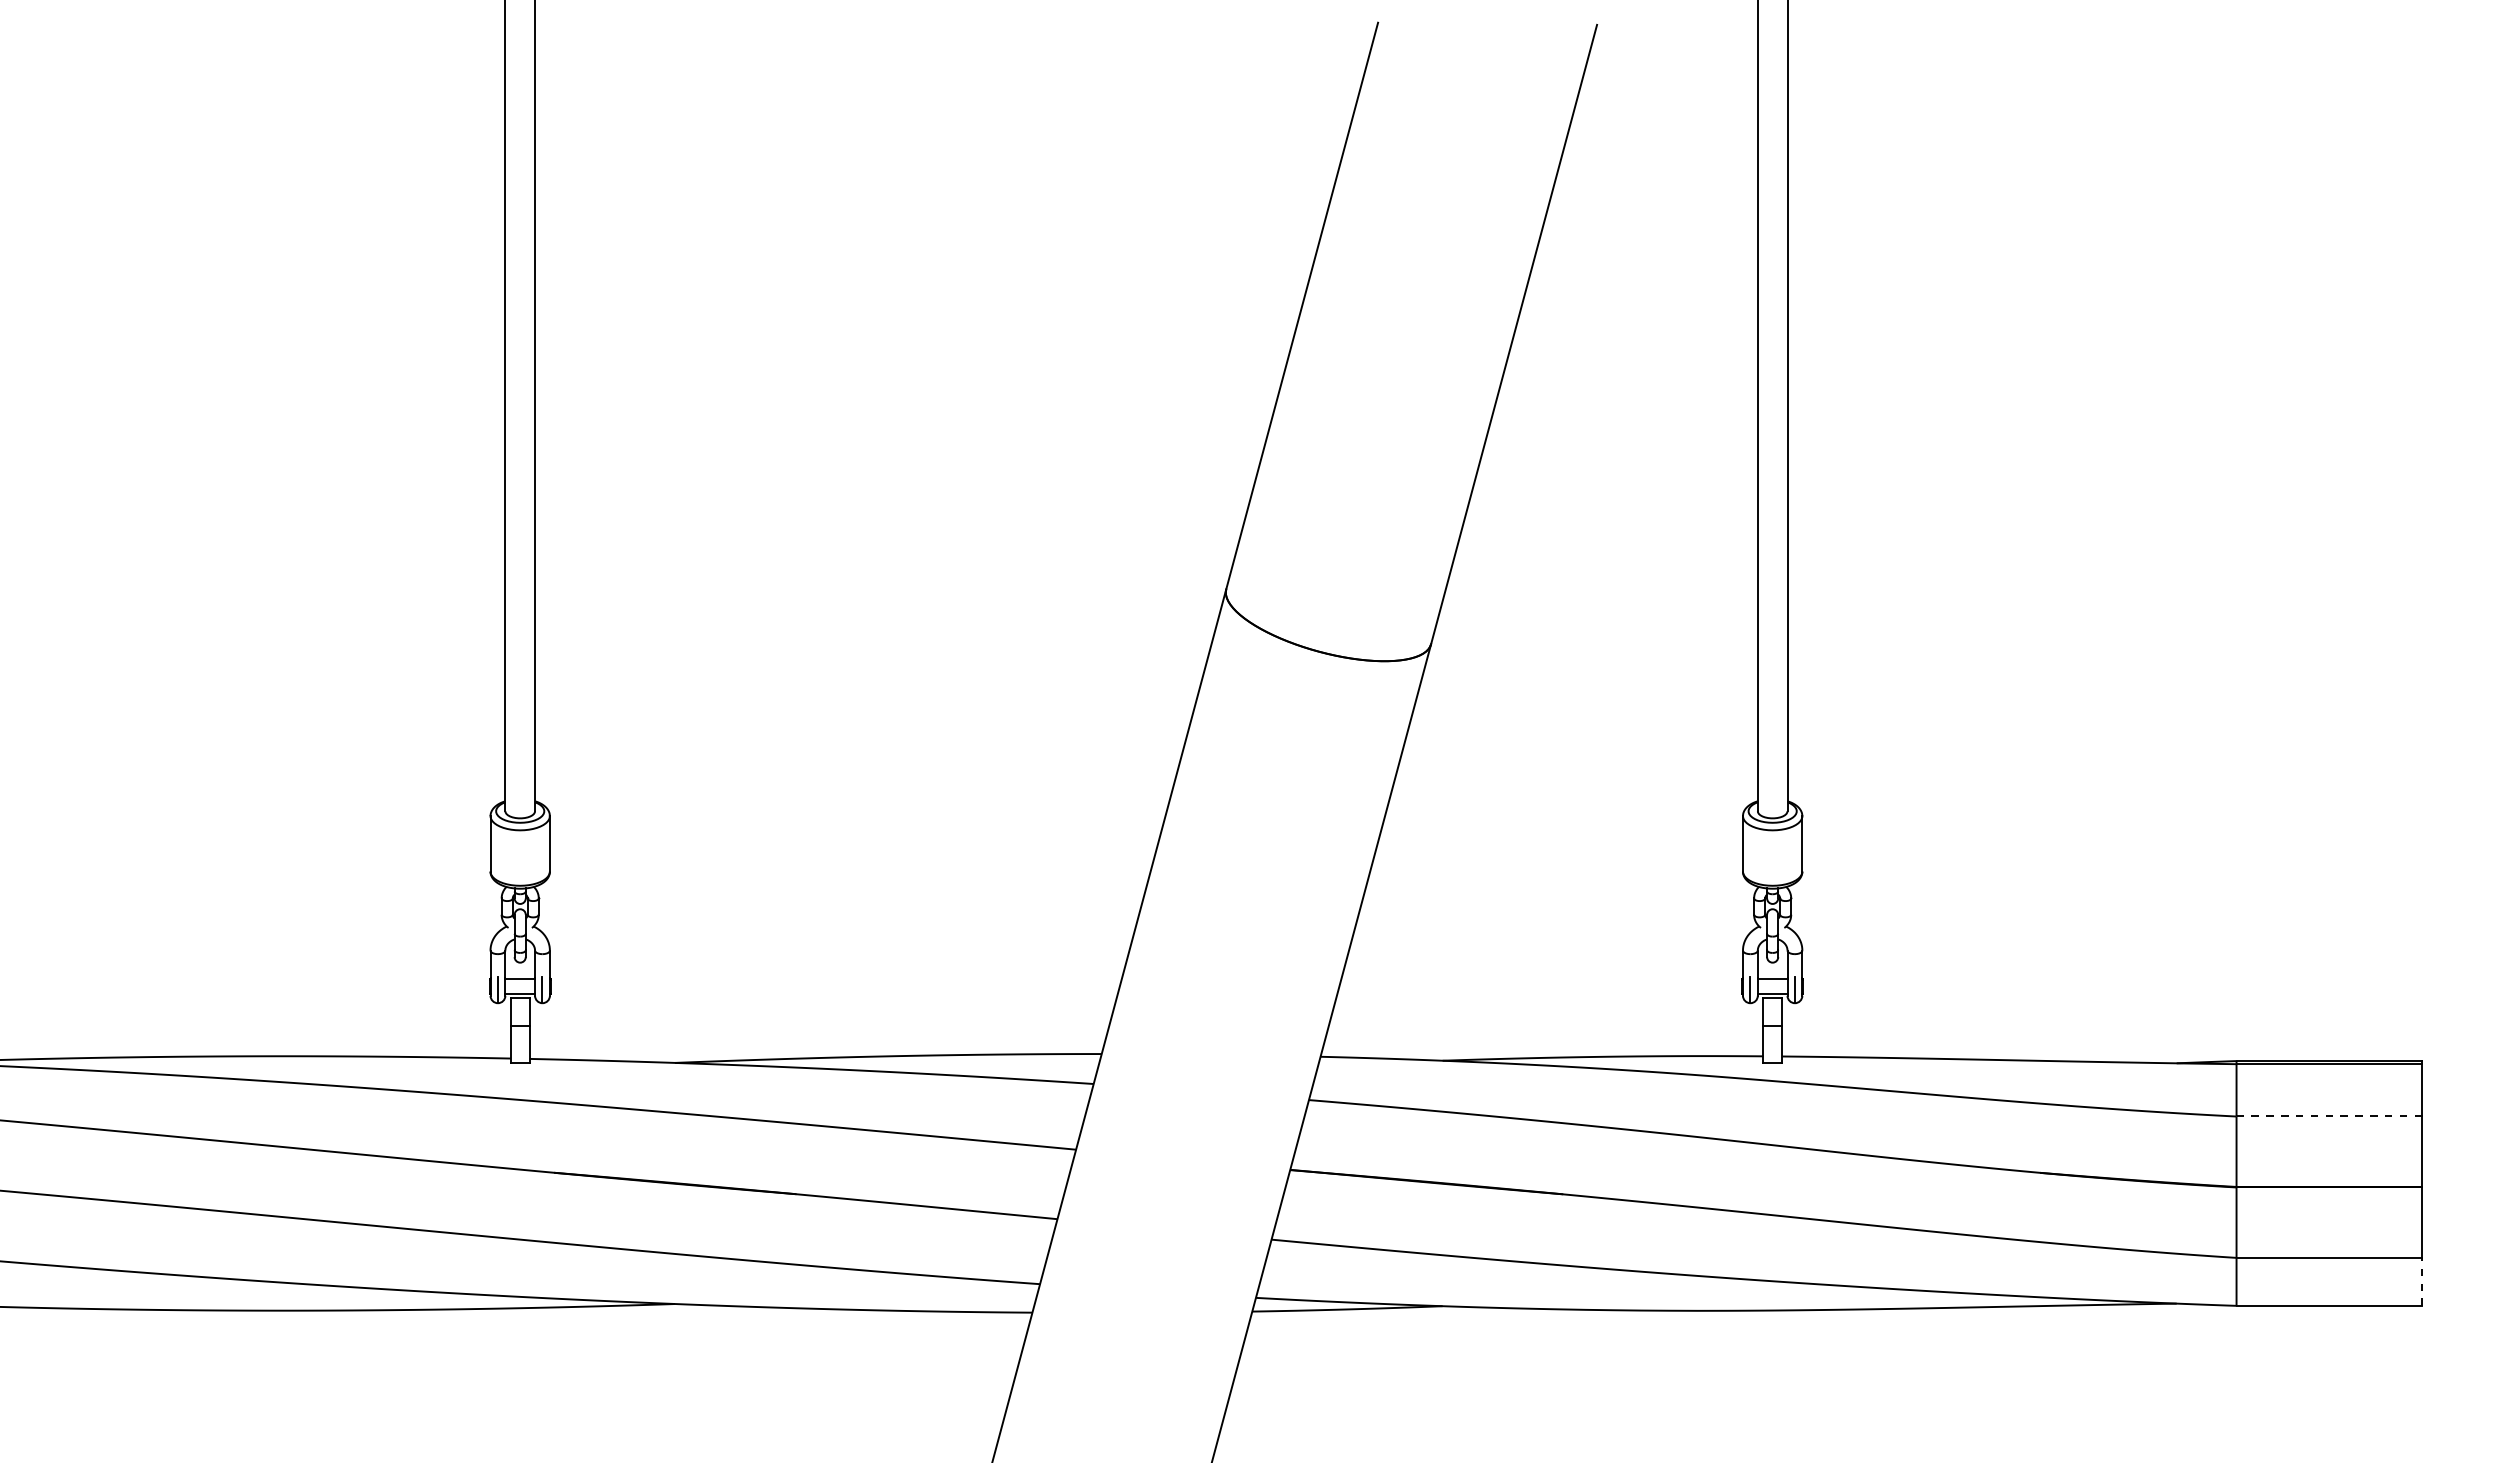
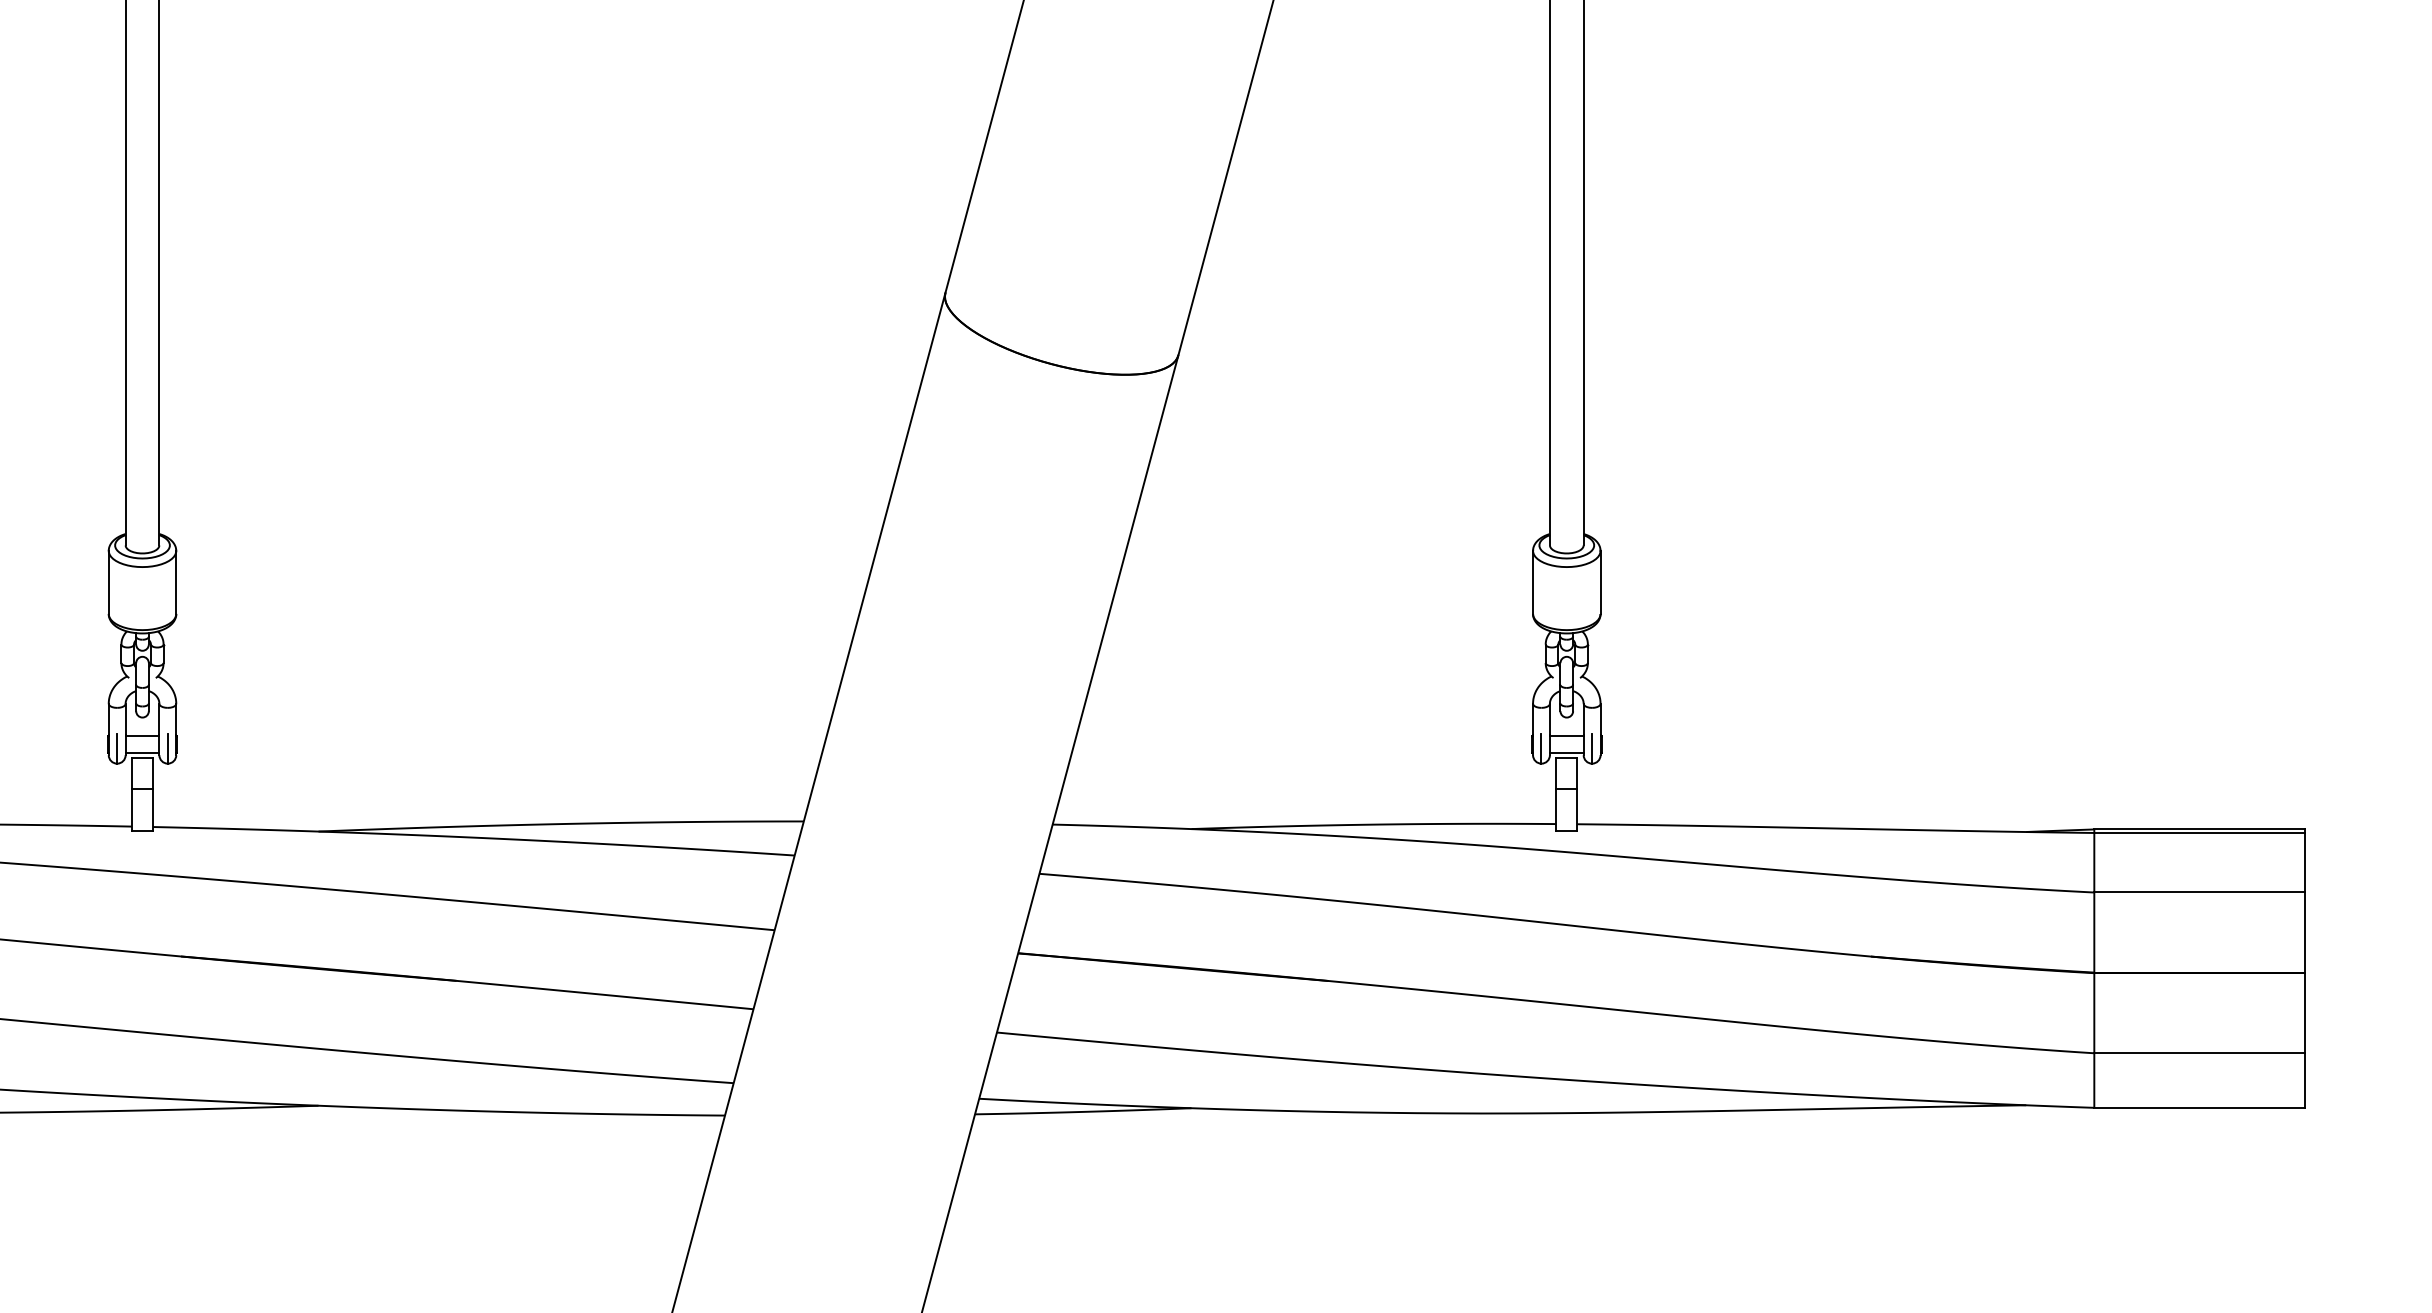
line: (2329, 1116) -> (2200, 892), dashed -> solid
line: (2422, 1281) -> (2305, 1080), dashed -> solid

